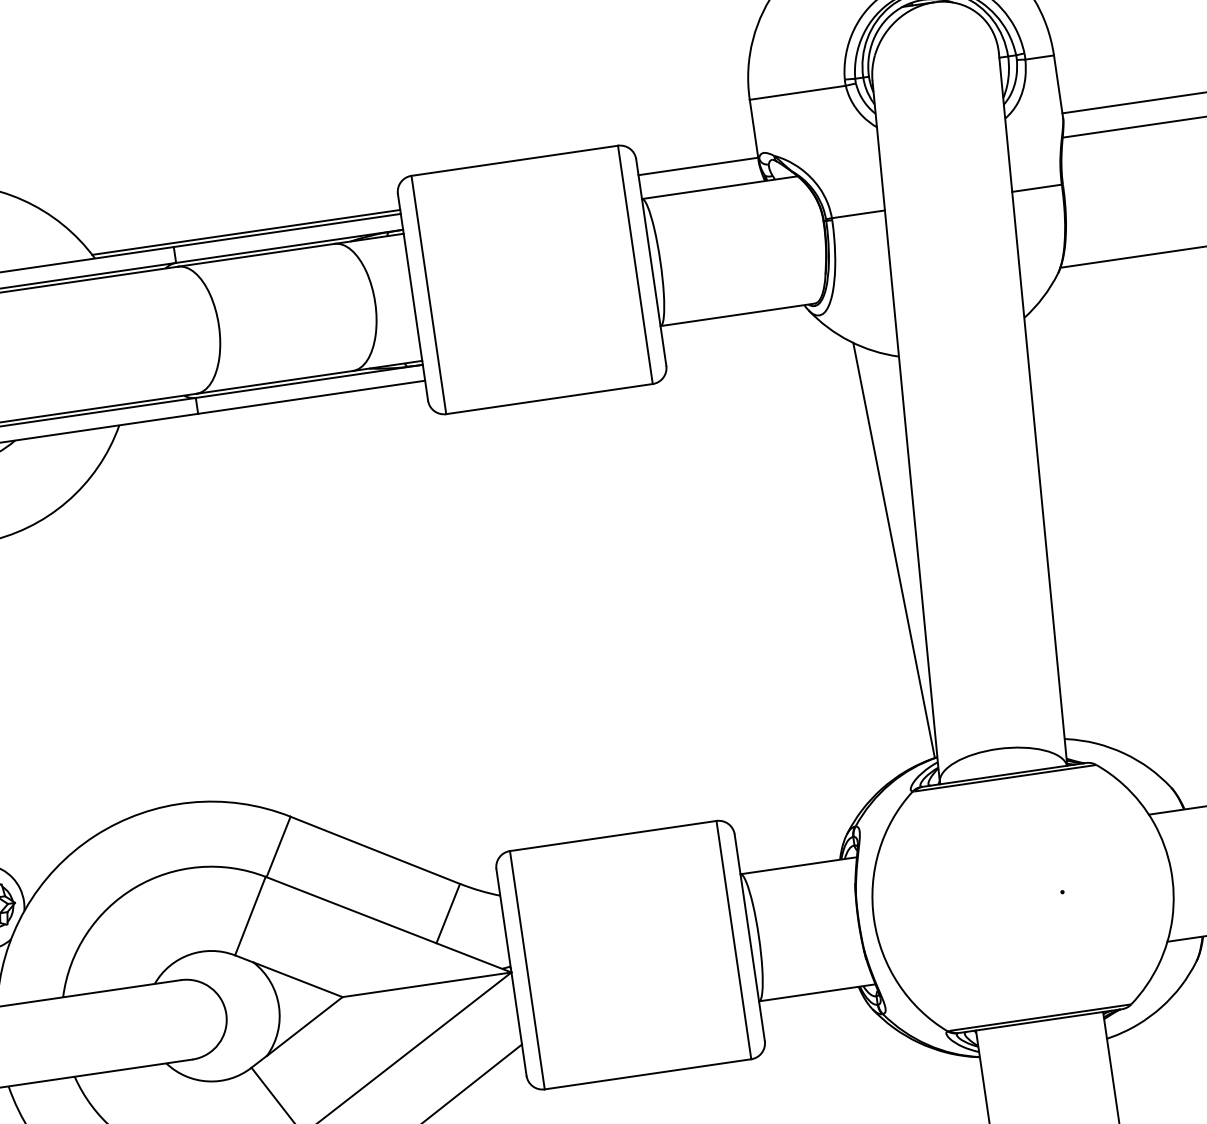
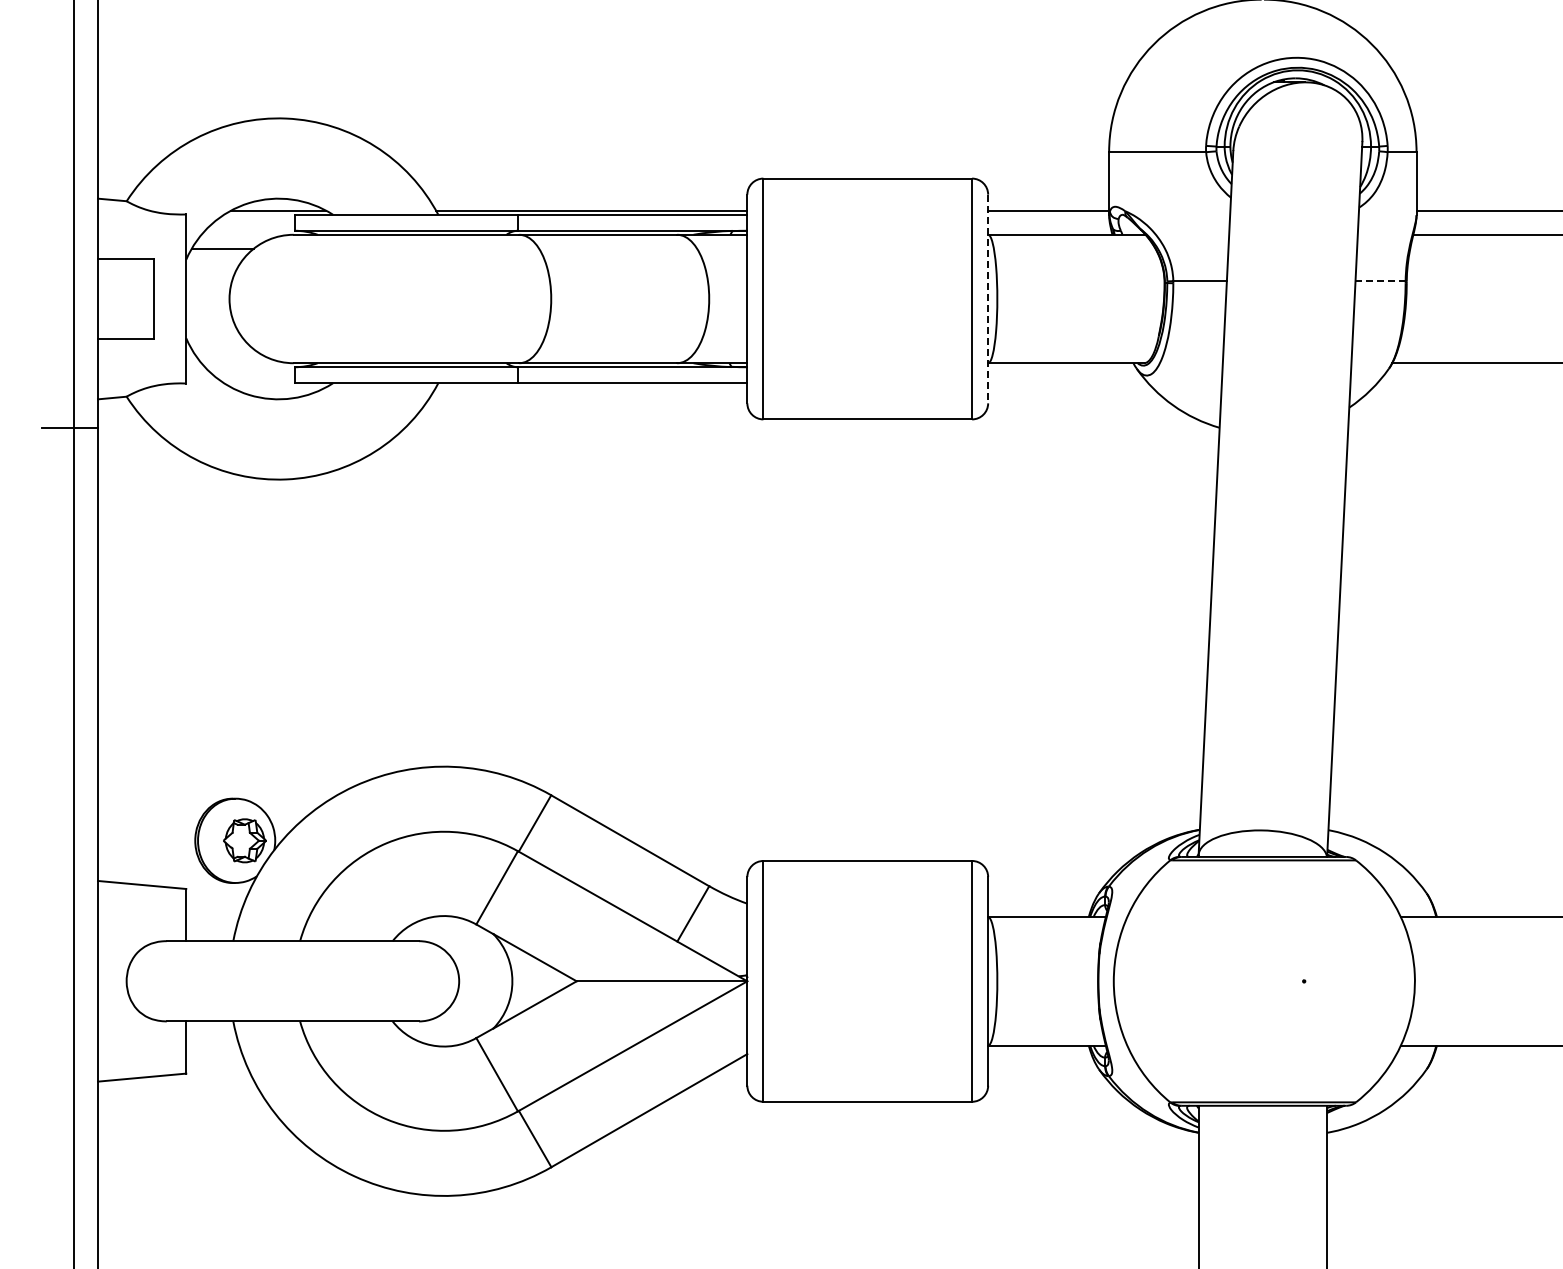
line: (1037, 188) -> (1381, 281), solid -> dashed
line: (651, 263) -> (988, 299), solid -> dashed
line: (893, 550) -> (1186, 618), removed

